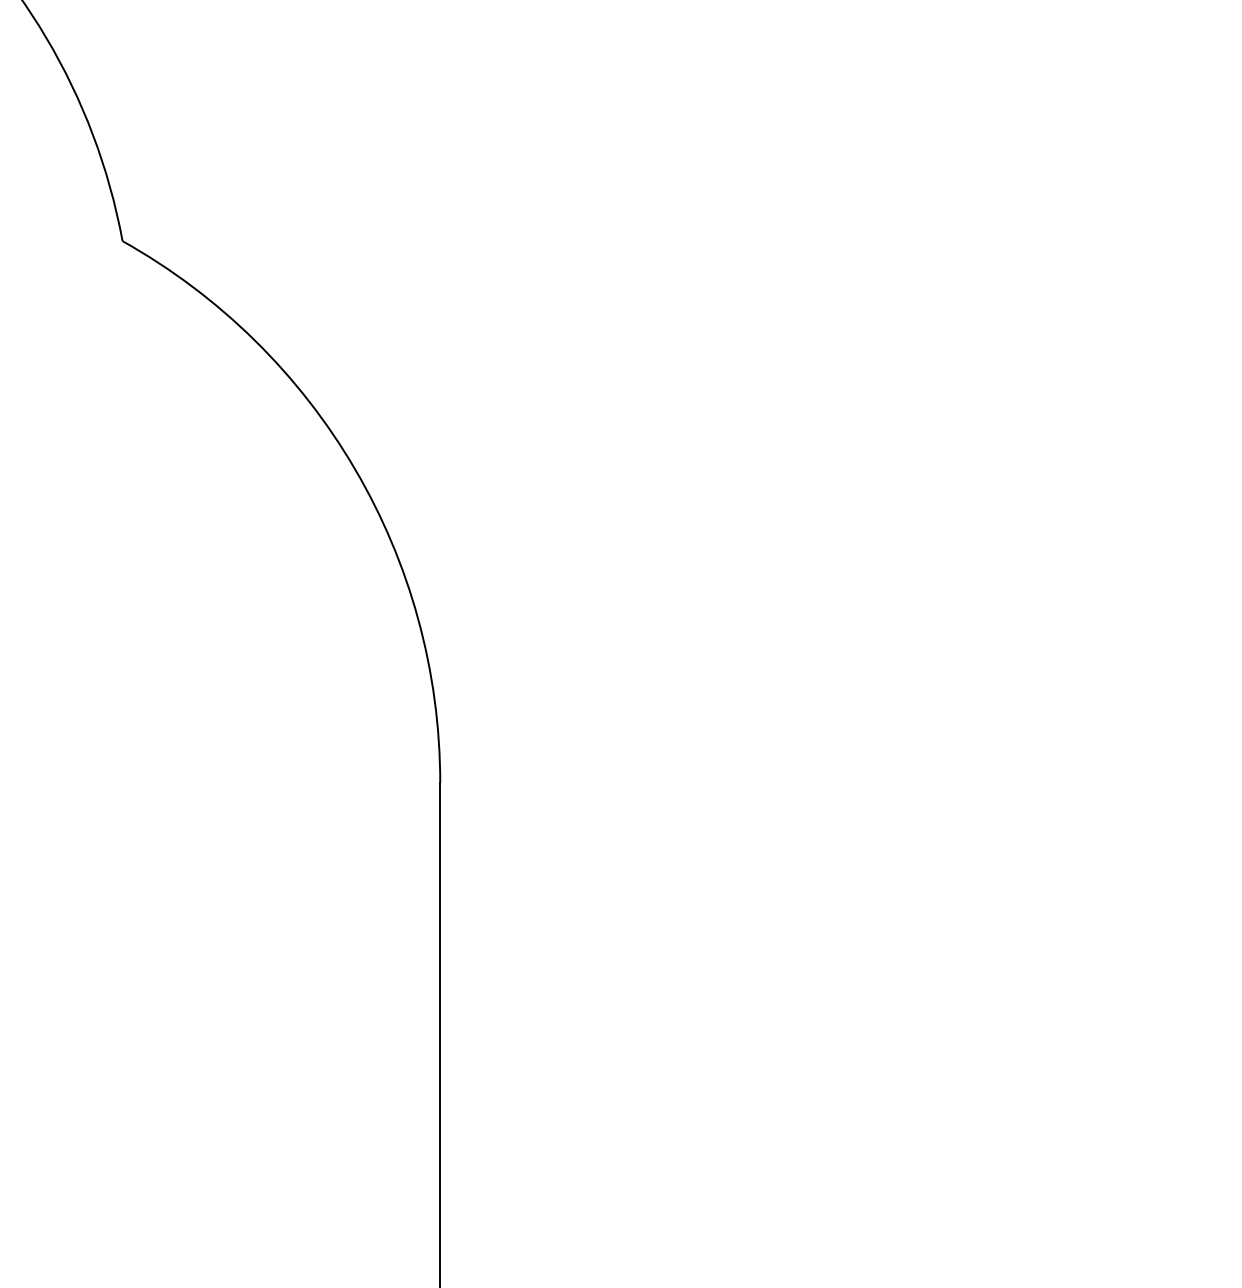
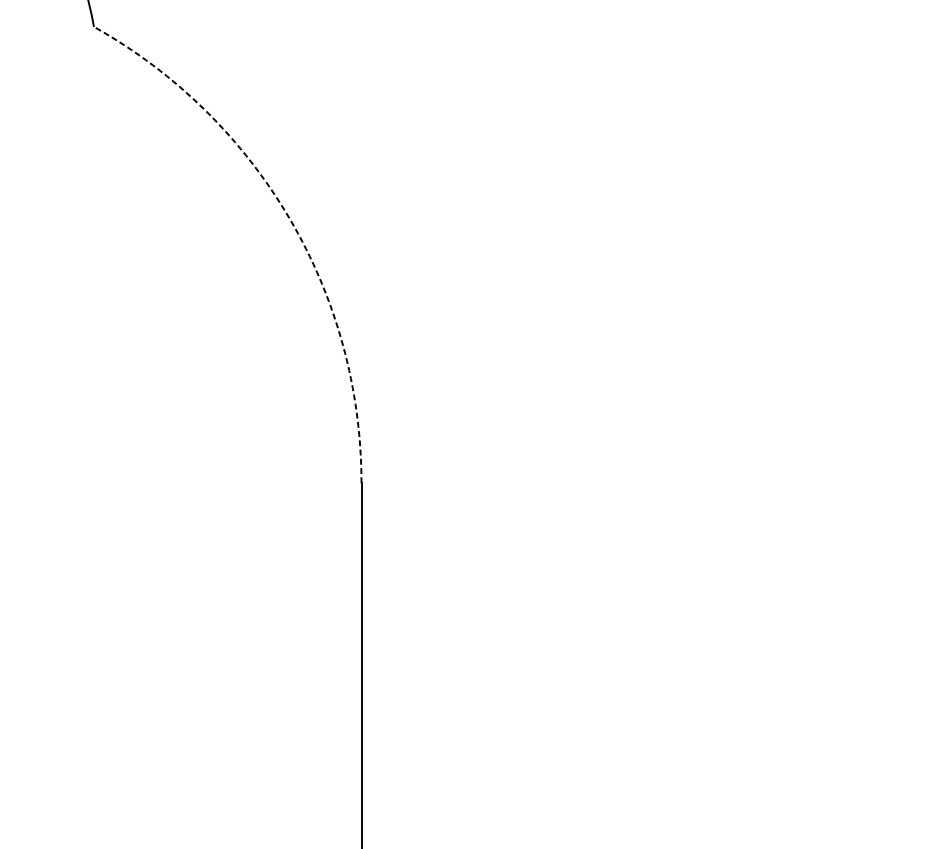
arc: (354, 469) -> (289, 219), solid -> dashed

